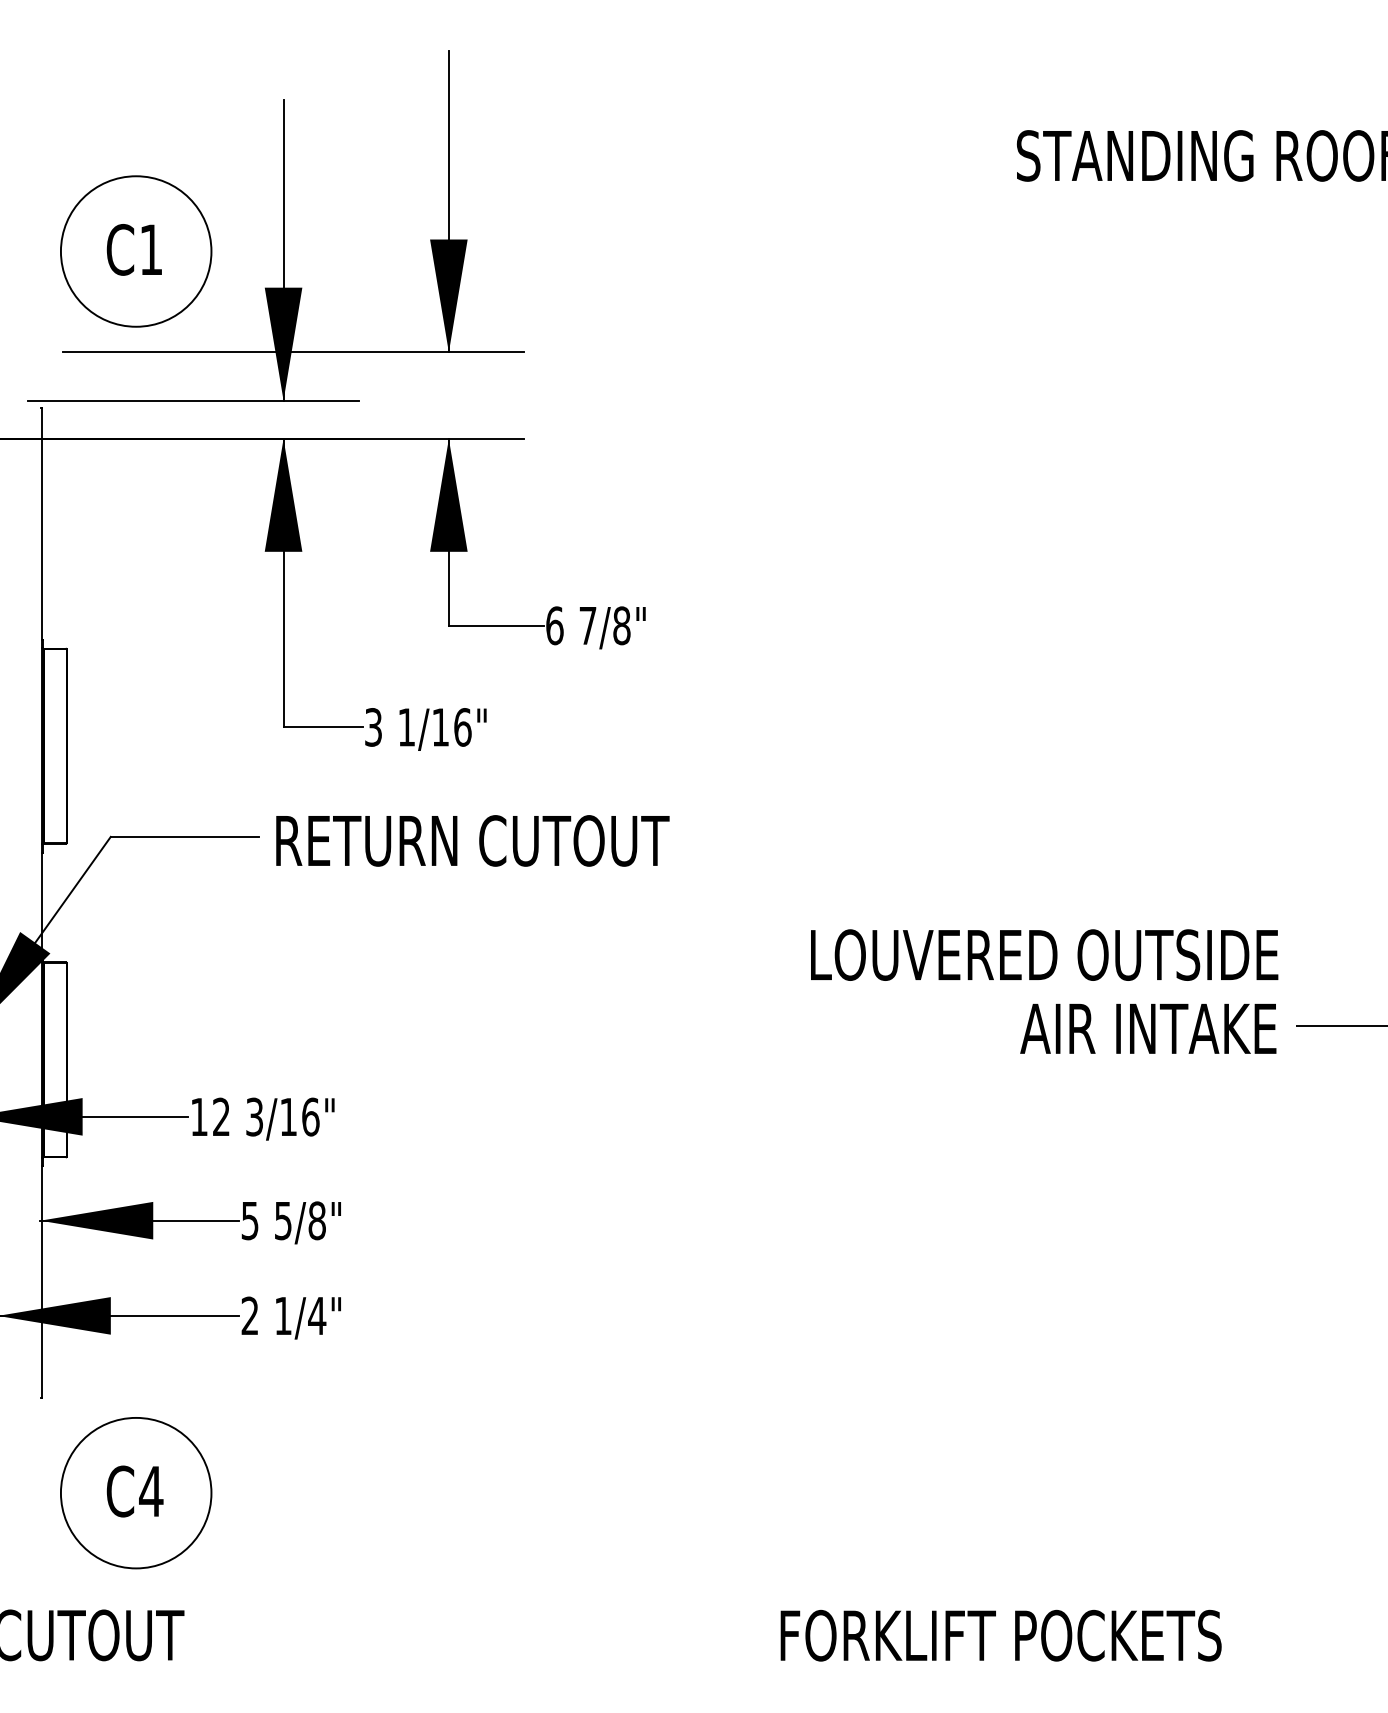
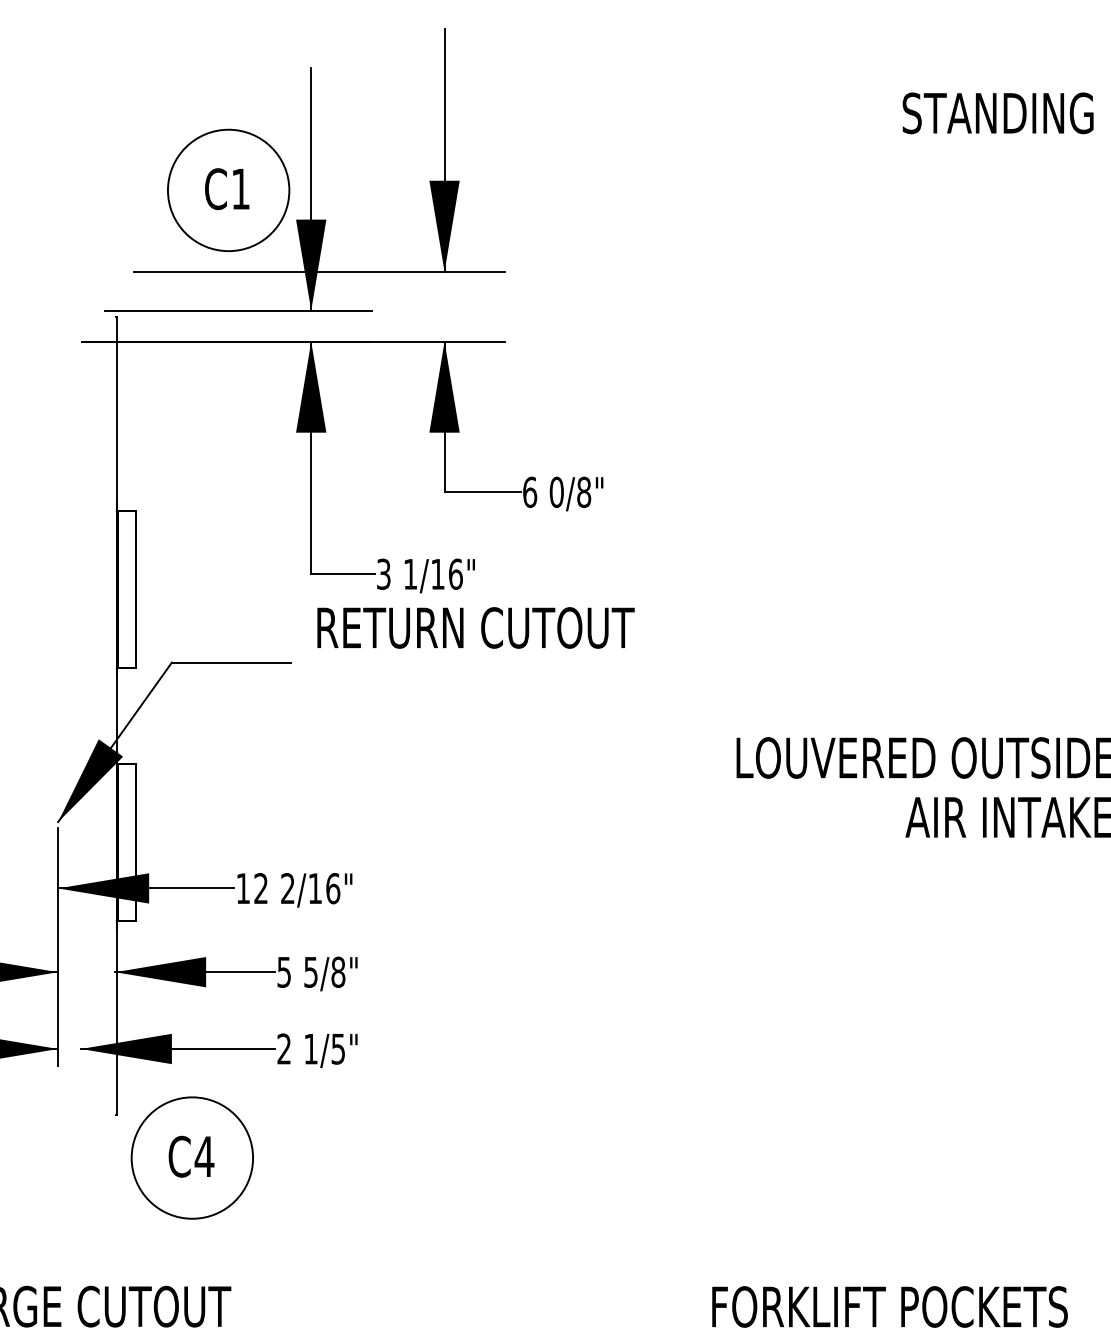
part: (136, 251) -> (228, 190), moved
text: (587, 625) -> (556, 492), 7/8" -> 0/8"
text: (472, 840) -> (475, 627), moved
text: (254, 1117) -> (287, 888), 3/16" -> 2/16"
text: (317, 1316) -> (338, 1049), 1/4" -> 1/5"
part: (136, 1493) -> (192, 1158), moved

